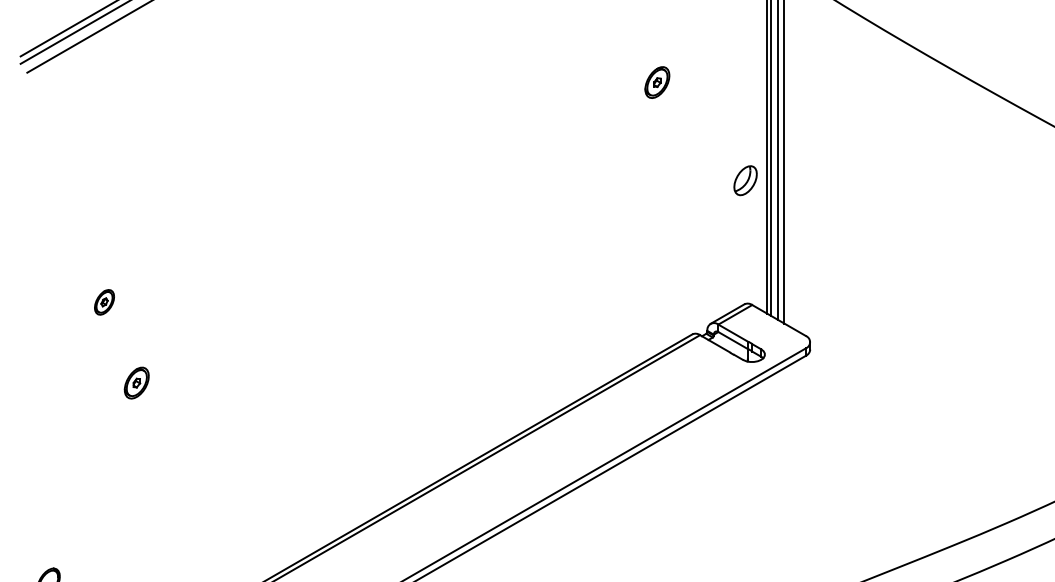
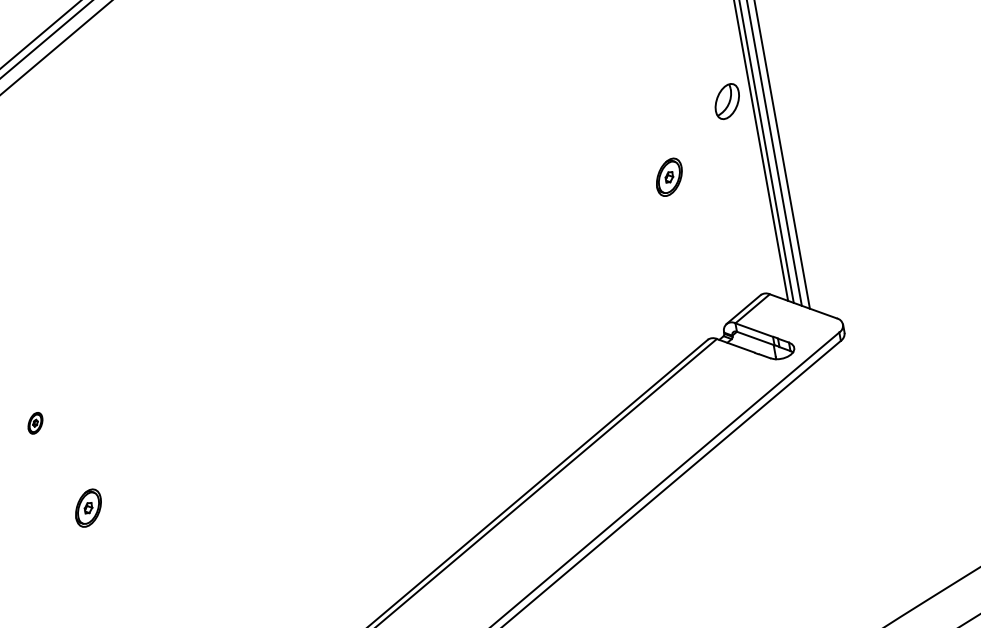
part: (657, 82) -> (669, 177), moved
part: (745, 180) -> (727, 101), moved
part: (104, 302) -> (35, 423), size x0.7

